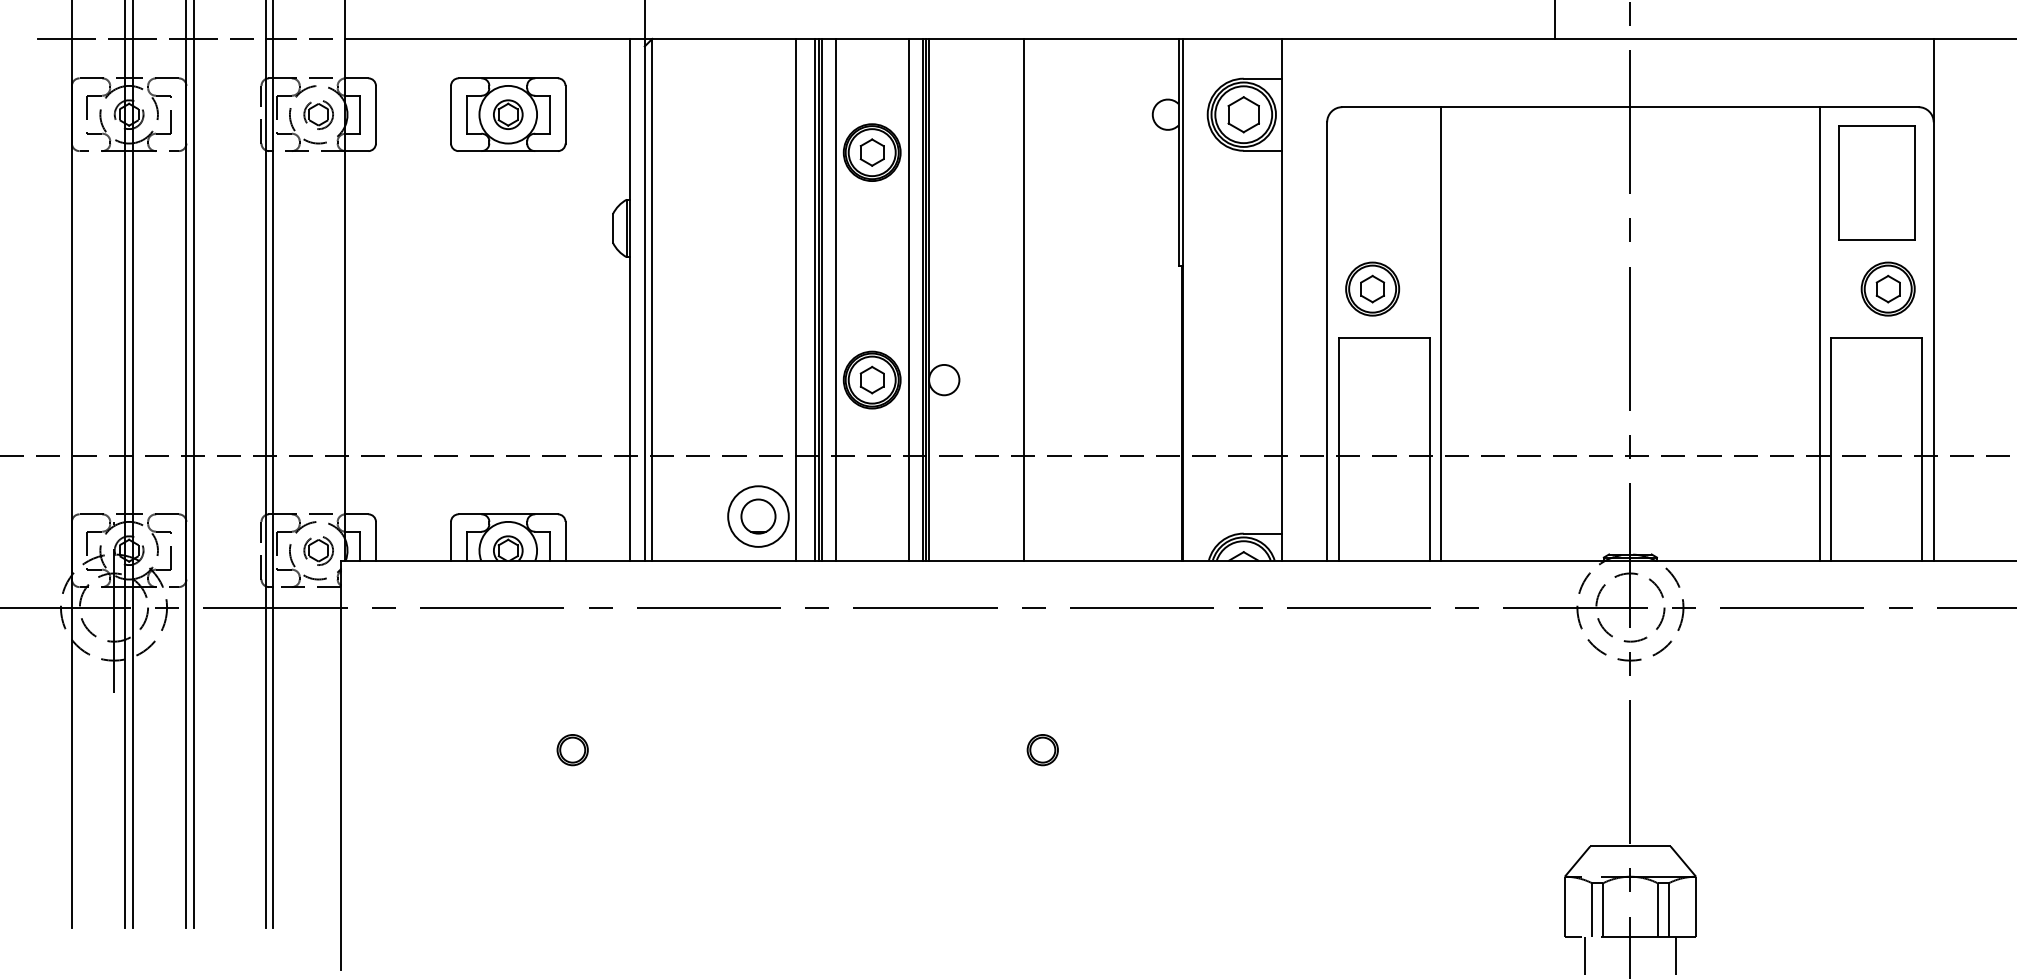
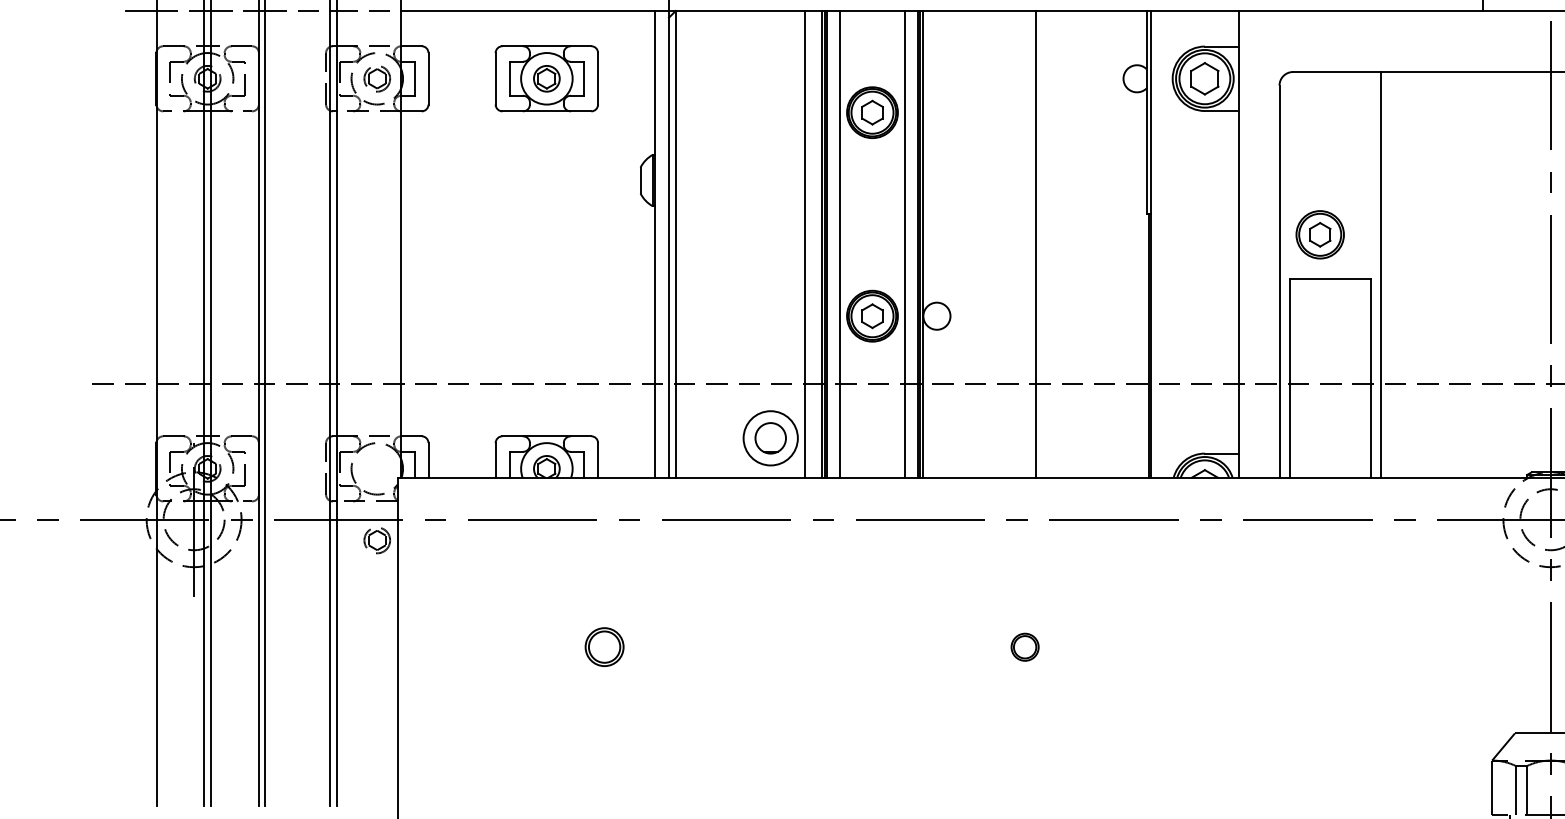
line: (1023, 299) -> (1035, 244), moved
part: (318, 550) -> (377, 540), moved
part: (572, 750) -> (604, 647), size x1.4

